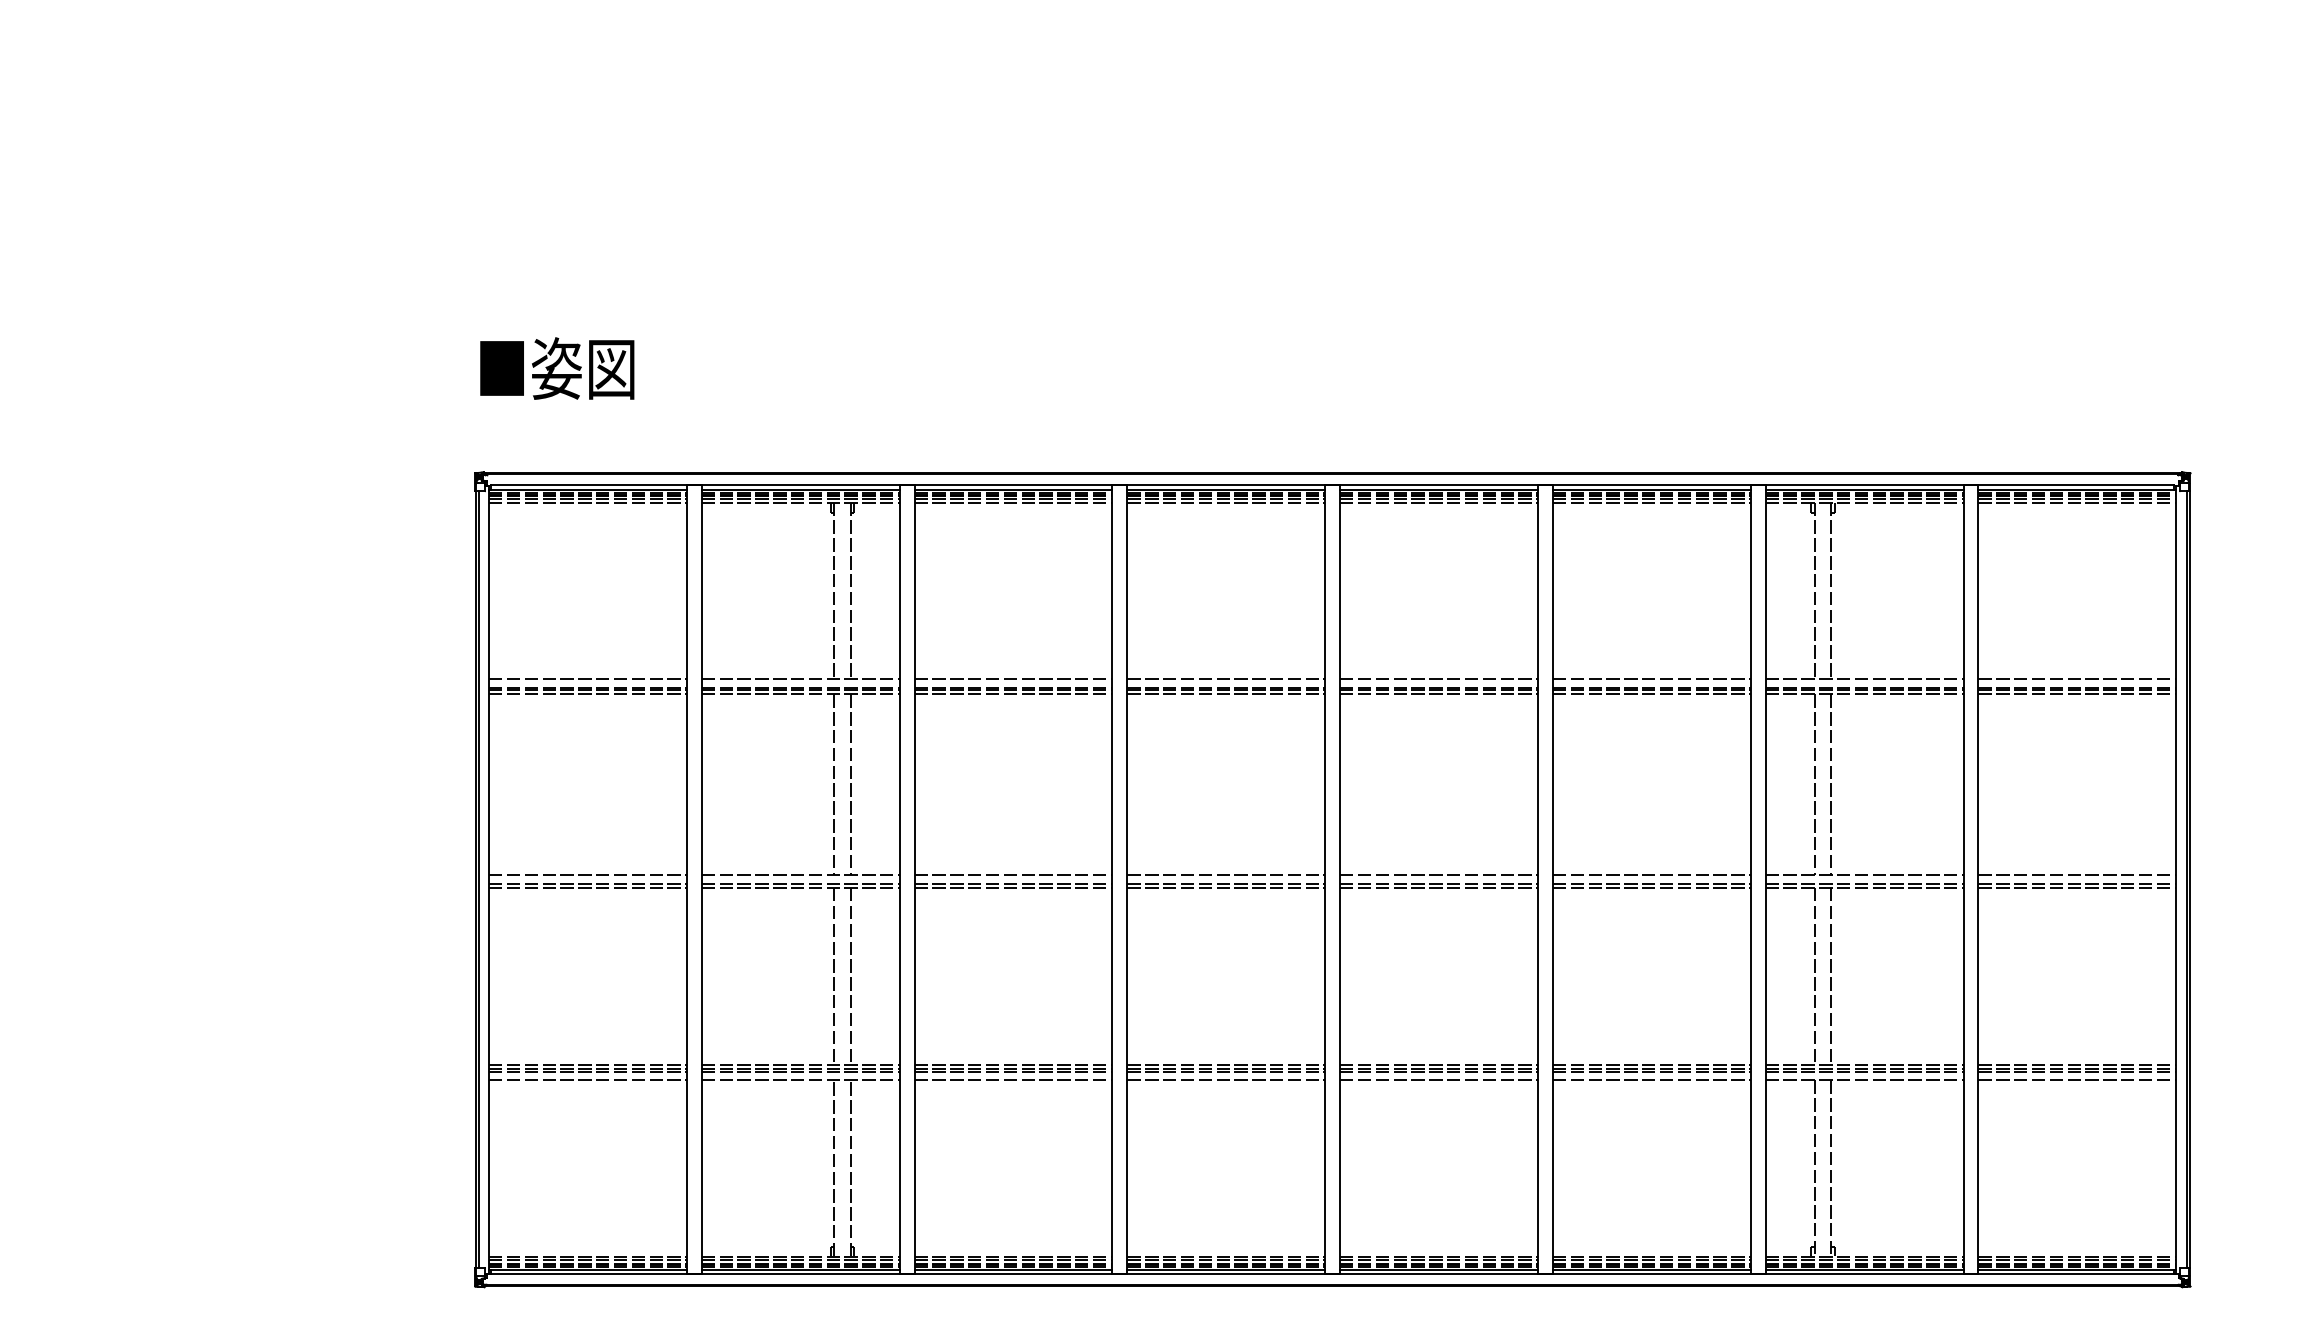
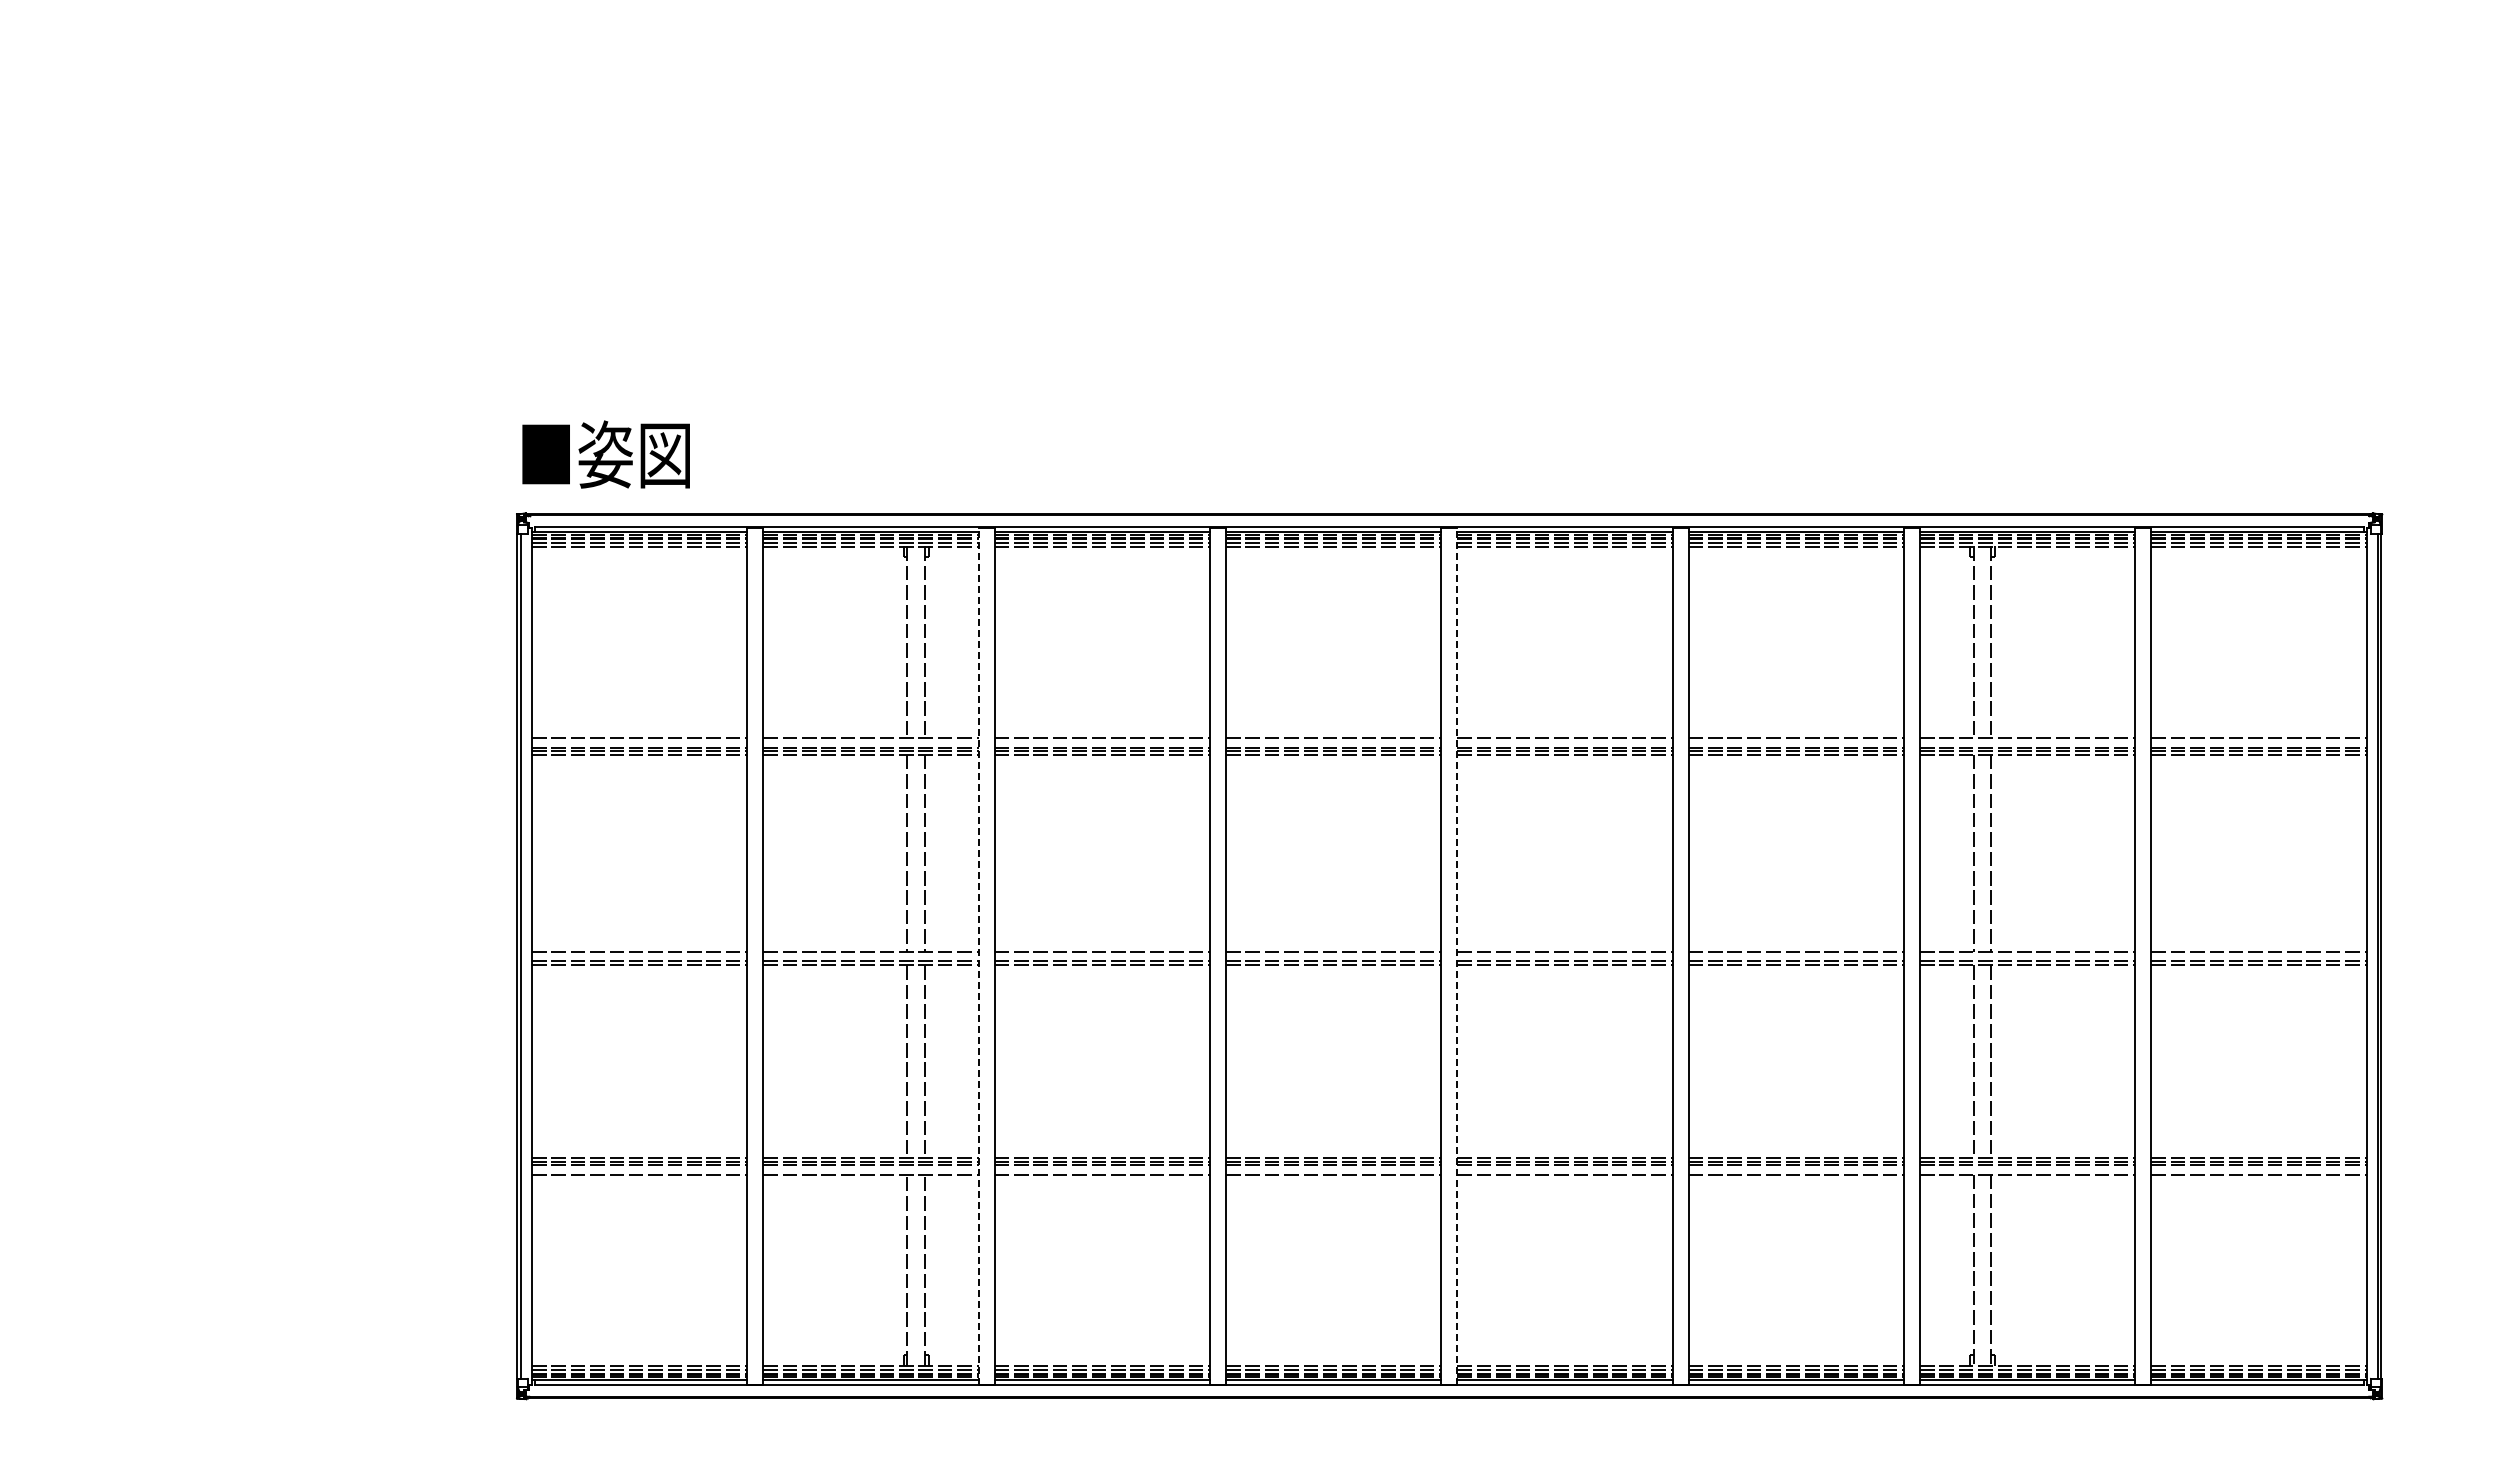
text: (556, 368) -> (605, 454), moved
line: (899, 879) -> (978, 956), solid -> dashed
line: (1340, 879) -> (1457, 956), solid -> dashed

